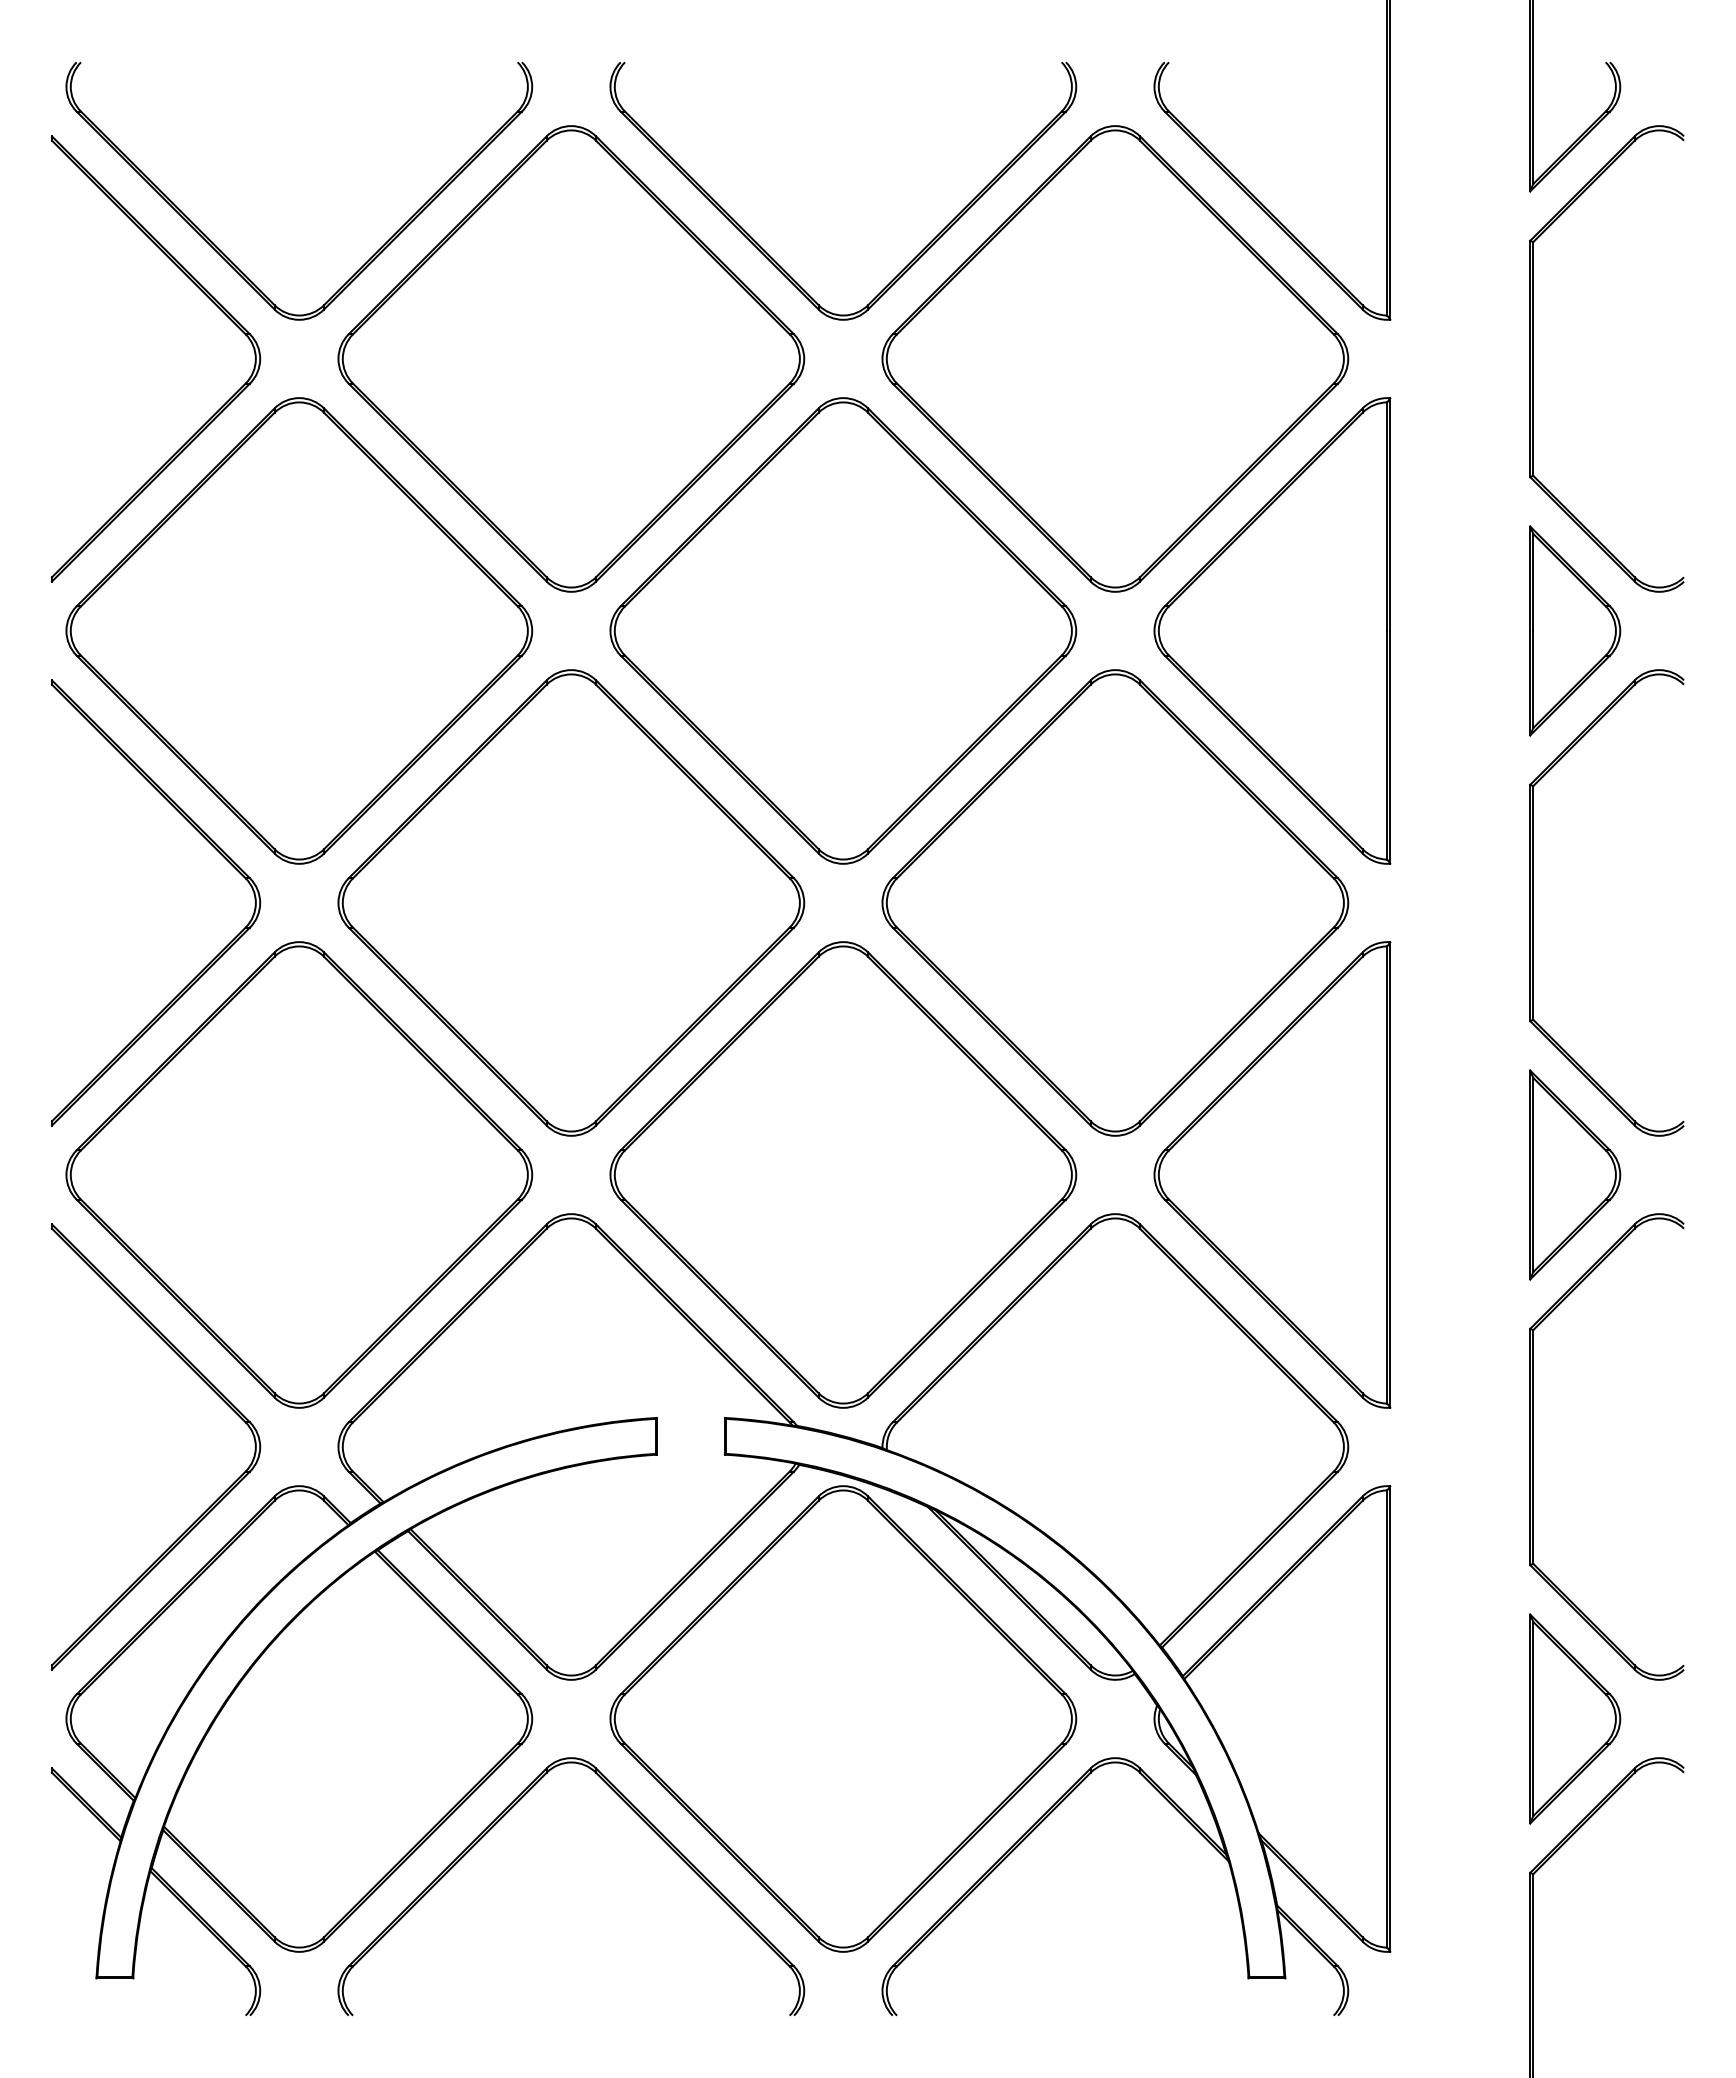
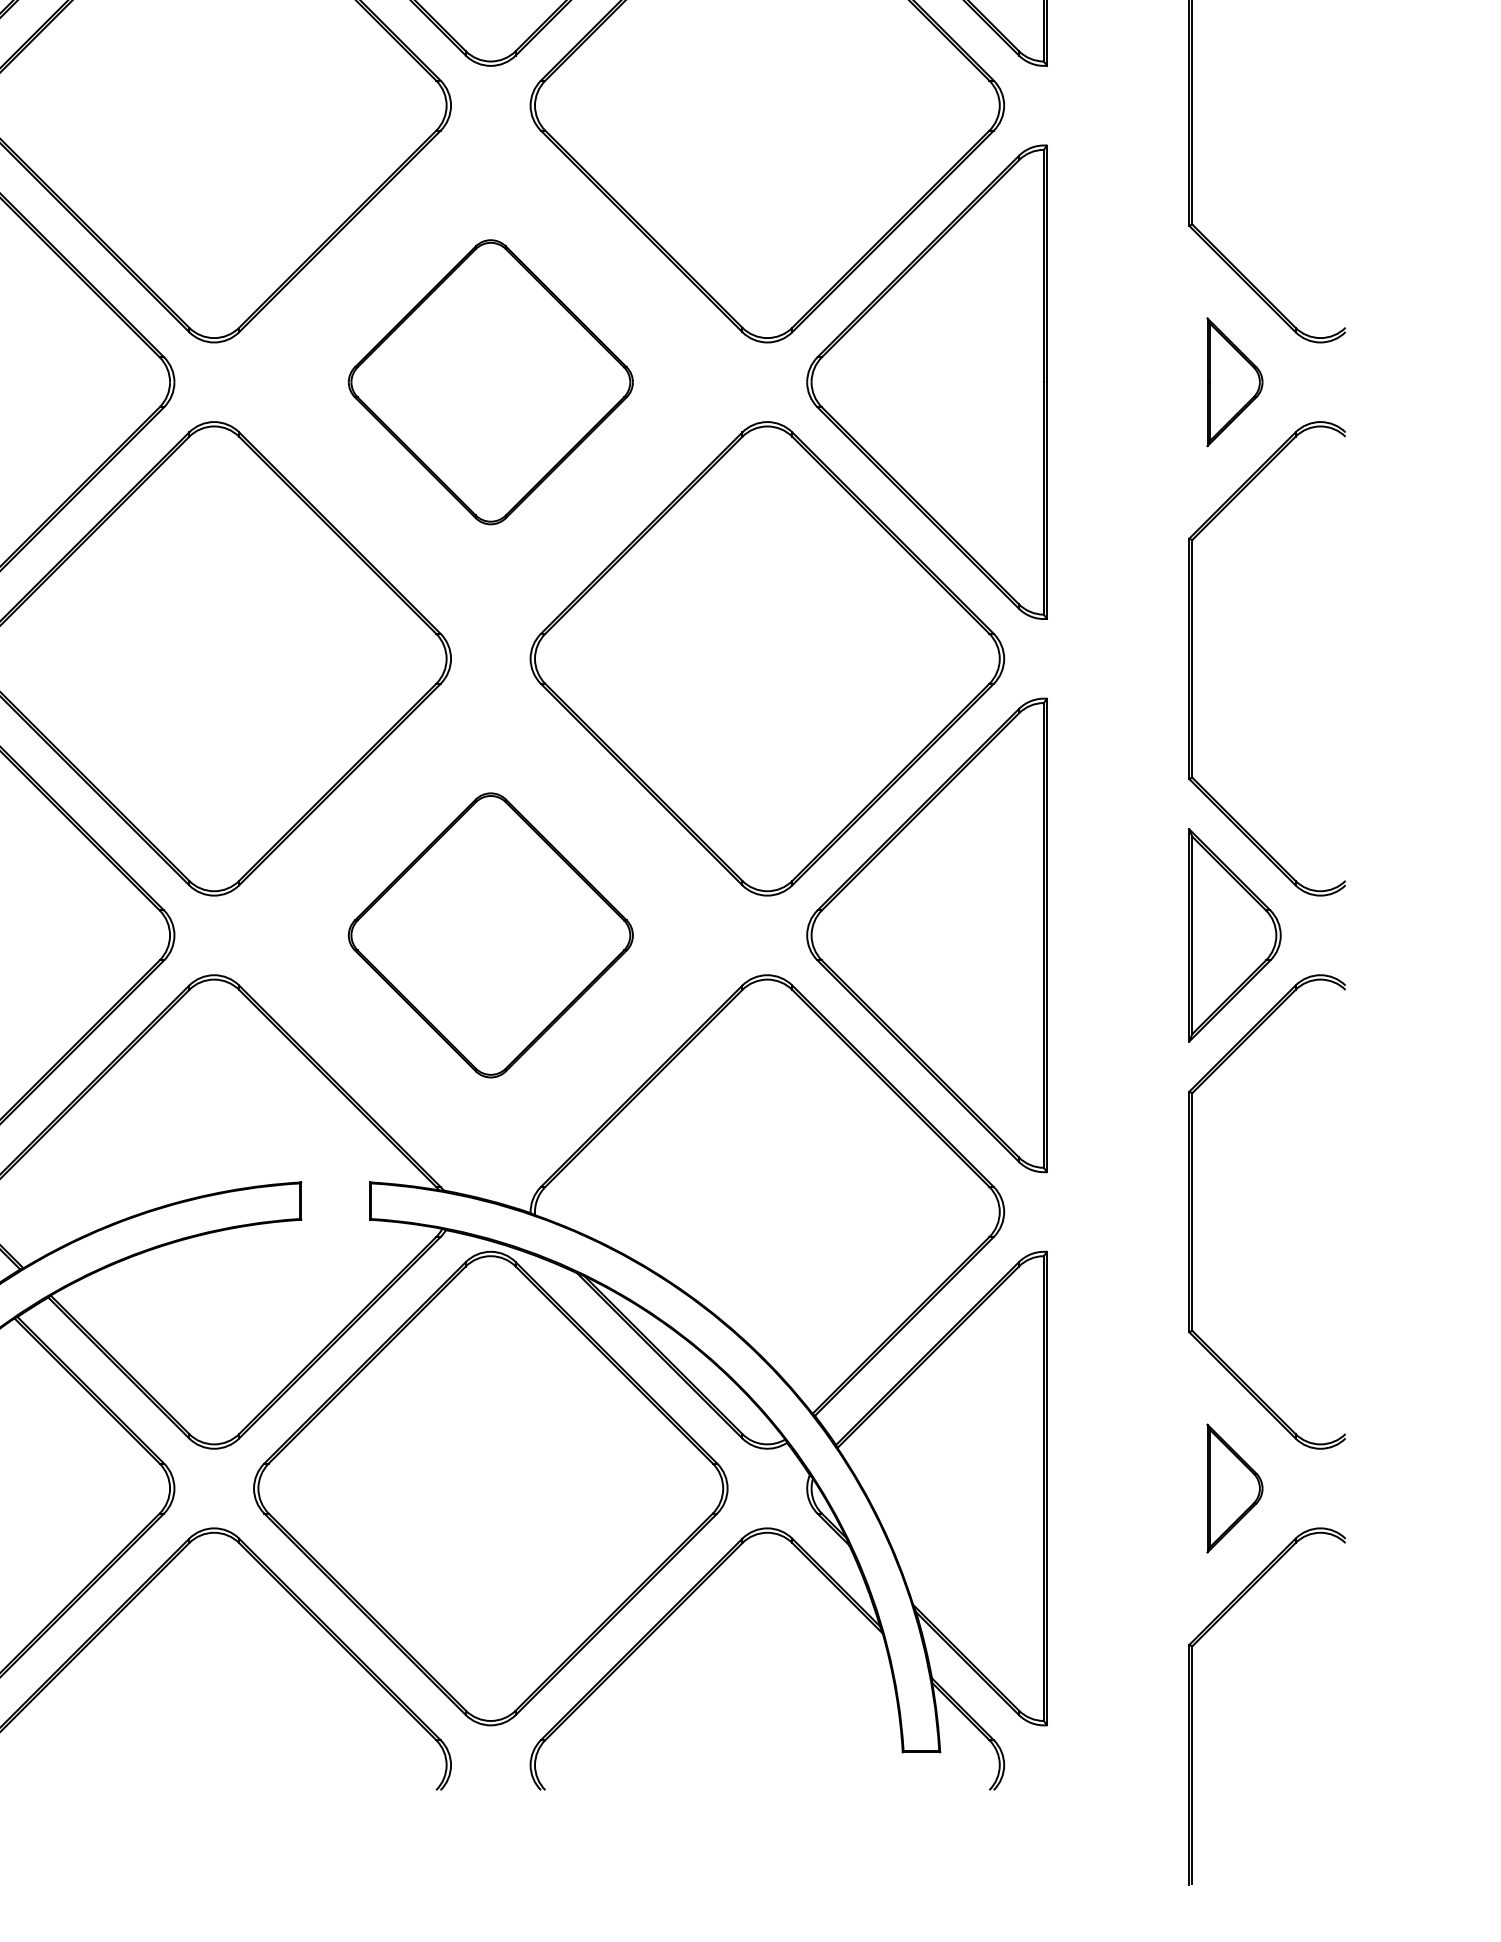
part: (843, 630) -> (490, 381), size x0.6
part: (1575, 630) -> (1235, 381), size x0.6
part: (843, 1174) -> (490, 934), size x0.6
part: (1575, 1718) -> (1235, 1488), size x0.6

